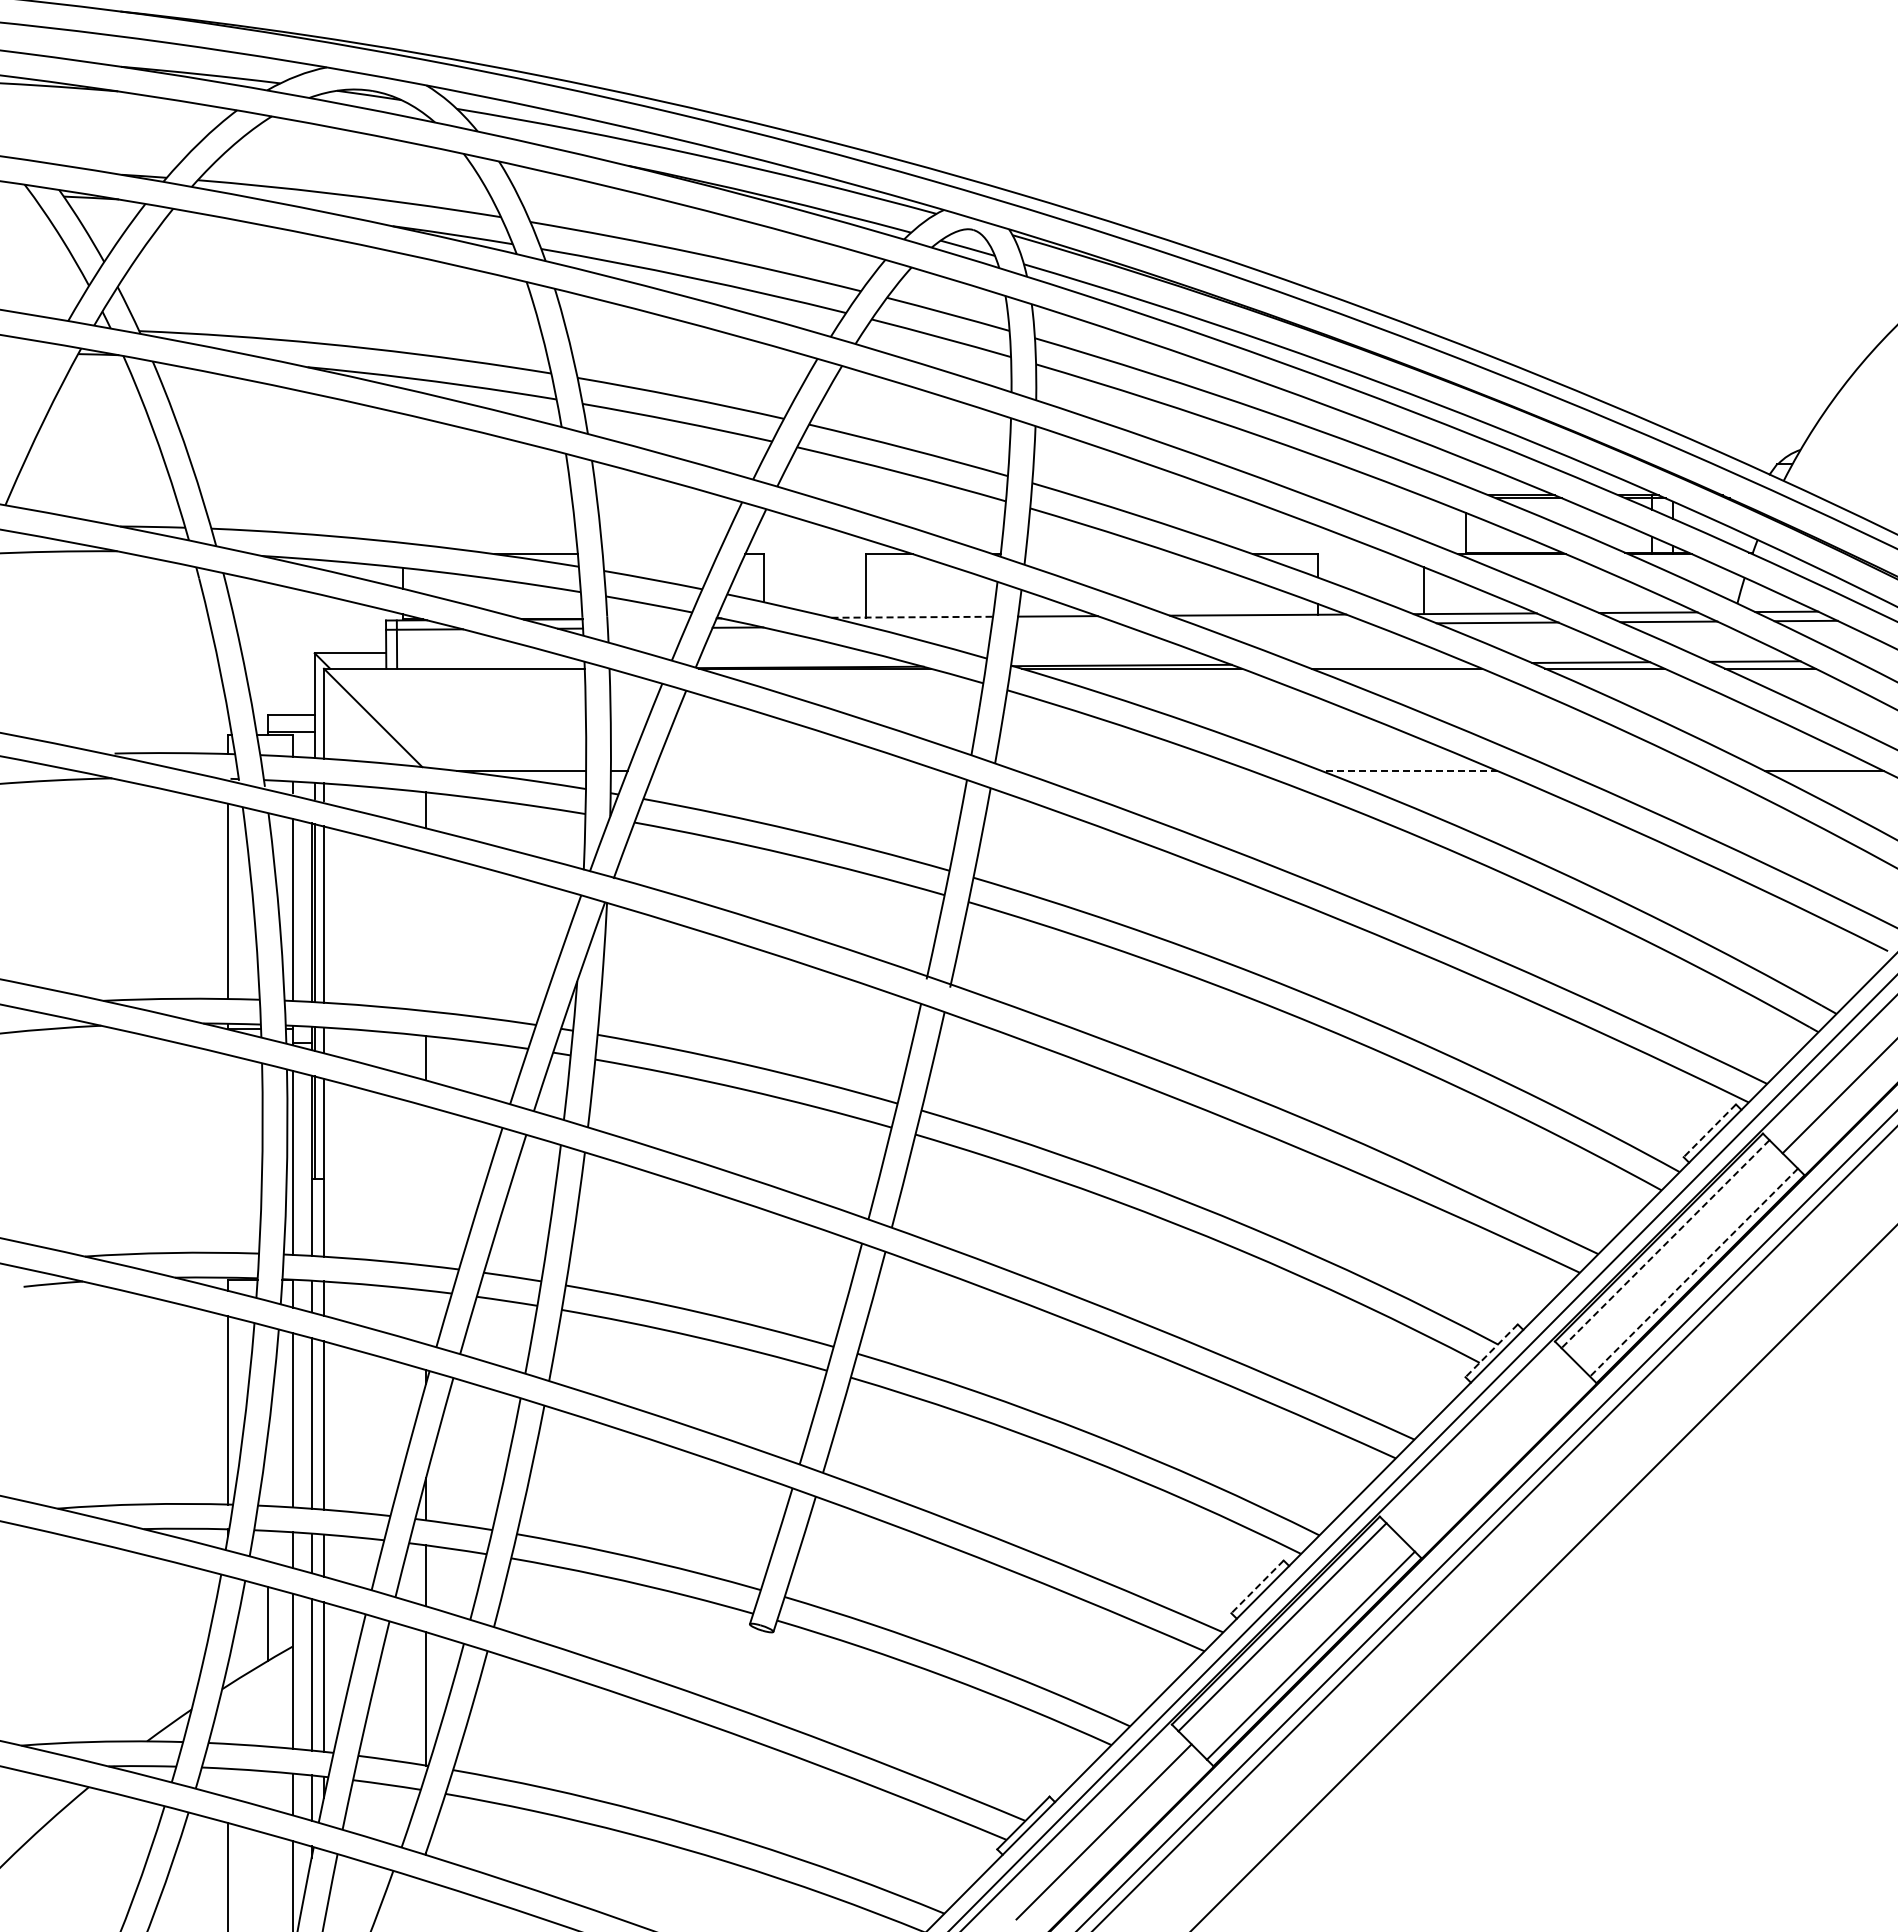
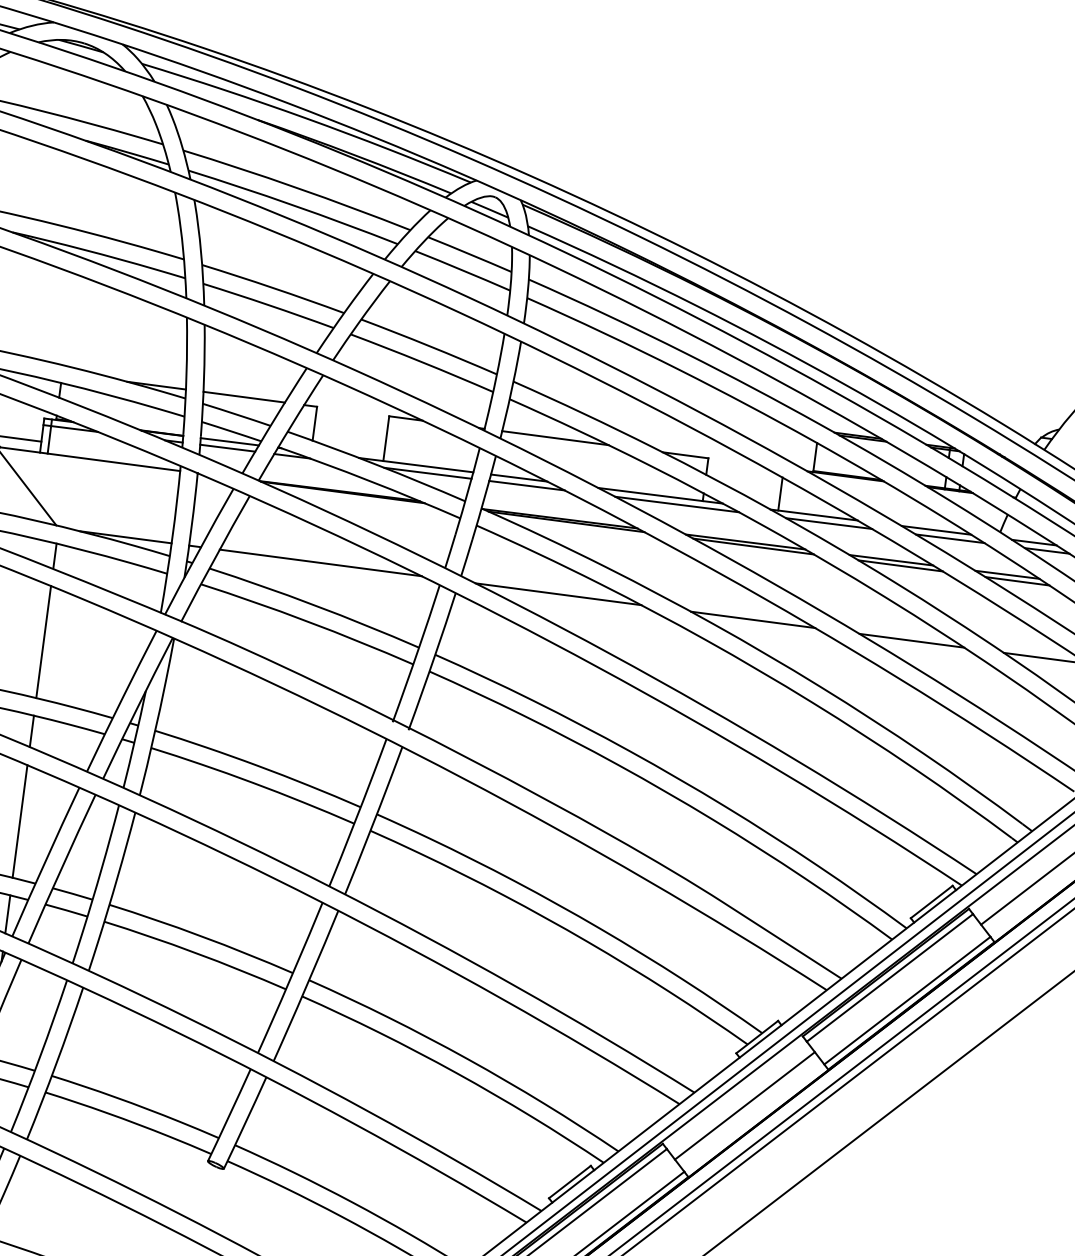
line: (660, 554) -> (244, 397), added
line: (1100, 554) -> (555, 438), added
line: (912, 617) -> (416, 465), dashed -> solid
line: (648, 618) -> (229, 441), added
line: (1282, 623) -> (677, 503), added
line: (1069, 625) -> (526, 485), added
line: (929, 626) -> (427, 473), added
line: (646, 627) -> (227, 447), added
line: (1384, 663) -> (745, 541), added
line: (797, 770) -> (320, 562), added
line: (1133, 770) -> (558, 593), added
line: (1409, 770) -> (753, 619), dashed -> solid
line: (1634, 770) -> (912, 640), added
line: (426, 931) -> (43, 641), added
line: (1709, 1131) -> (931, 902), dashed -> solid
line: (426, 1185) -> (20, 821), added
line: (1665, 1244) -> (889, 978), dashed -> solid
line: (1693, 1272) -> (907, 1000), dashed -> solid
line: (426, 1317) -> (8, 914), added
line: (1491, 1351) -> (757, 1037), dashed -> solid
line: (1486, 1448) -> (744, 1105), added
line: (1257, 1587) -> (569, 1182), dashed -> solid

